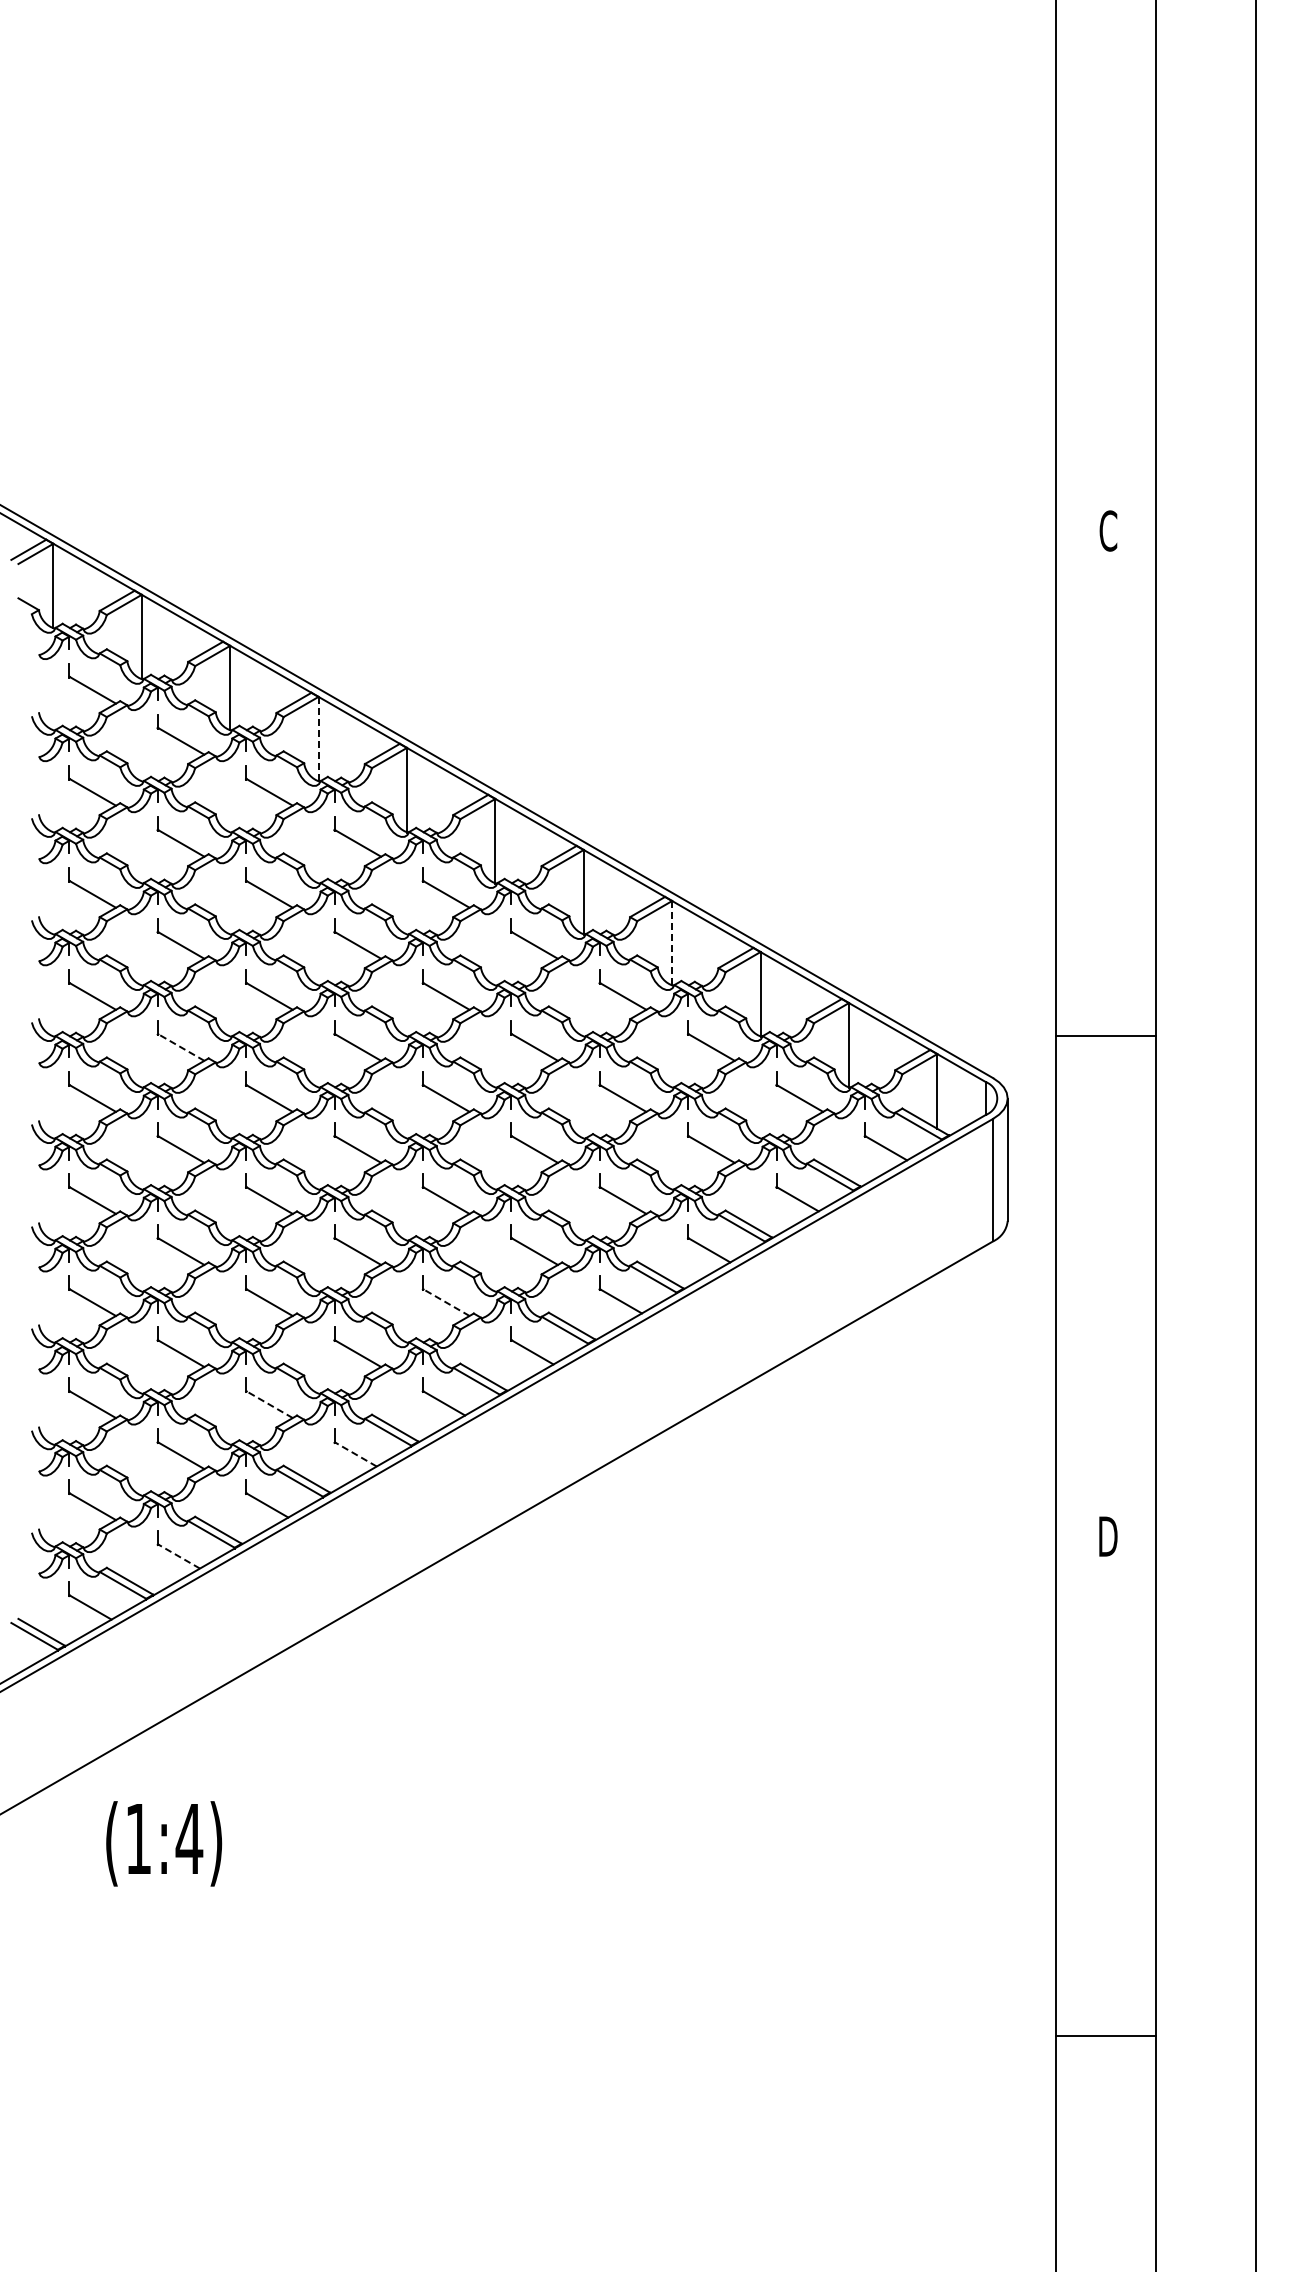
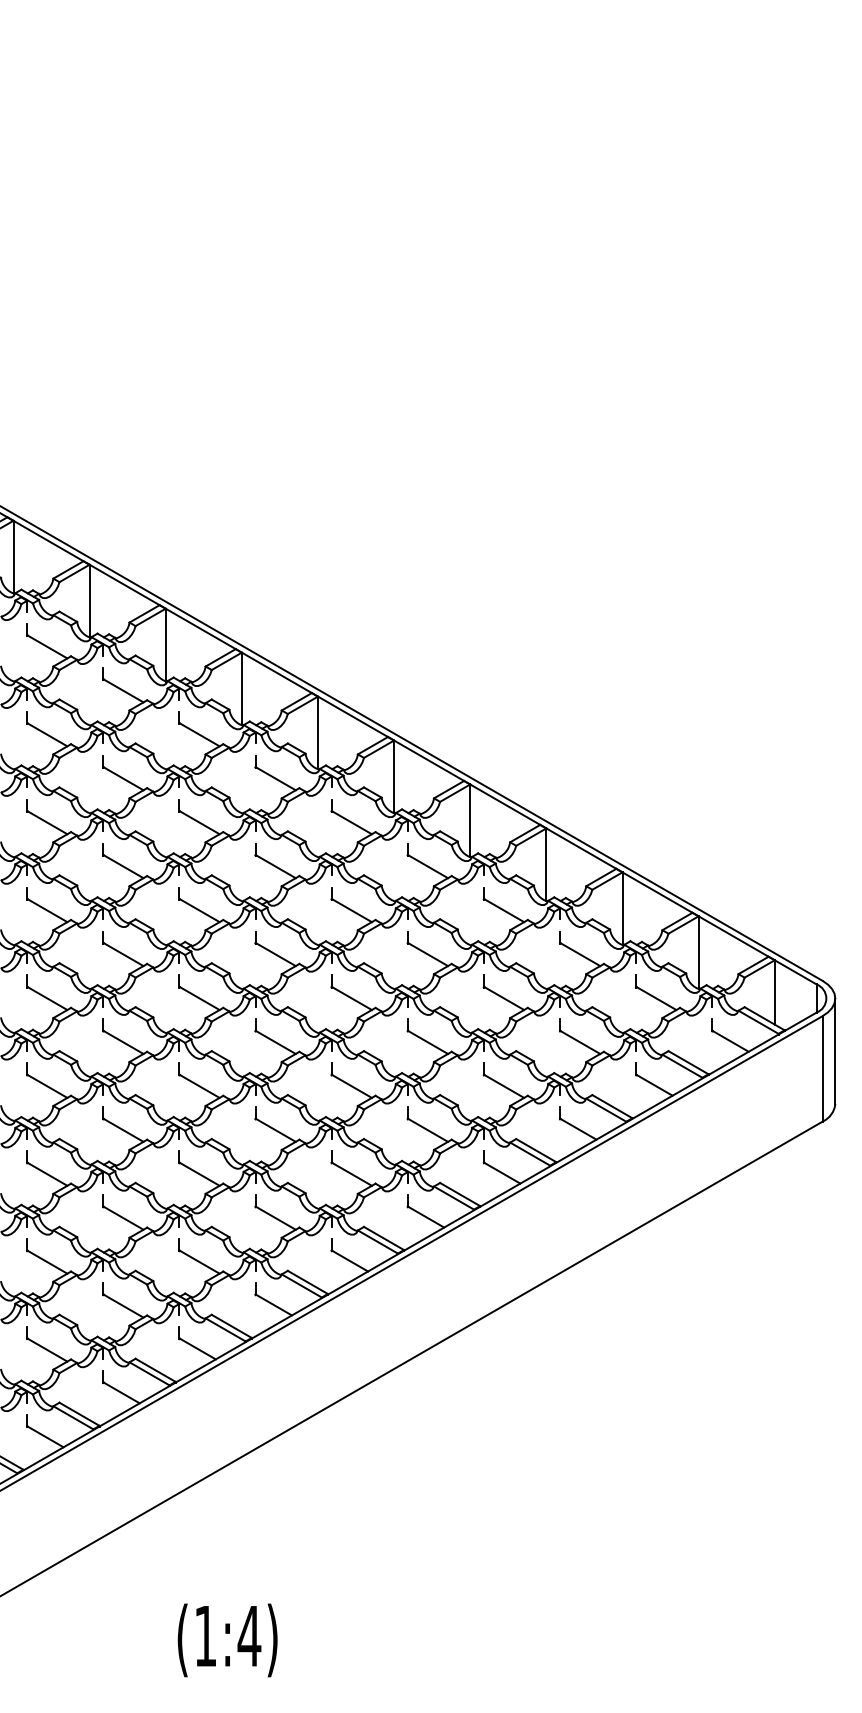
line: (318, 739) -> (241, 689), dashed -> solid
line: (672, 943) -> (546, 865), dashed -> solid
line: (181, 1047) -> (123, 954), dashed -> solid
line: (446, 1302) -> (352, 1174), dashed -> solid
line: (269, 1404) -> (199, 1262), dashed -> solid
line: (355, 1454) -> (273, 1305), dashed -> solid
line: (178, 1556) -> (121, 1392), dashed -> solid
text: (164, 1843) -> (228, 1640), moved

